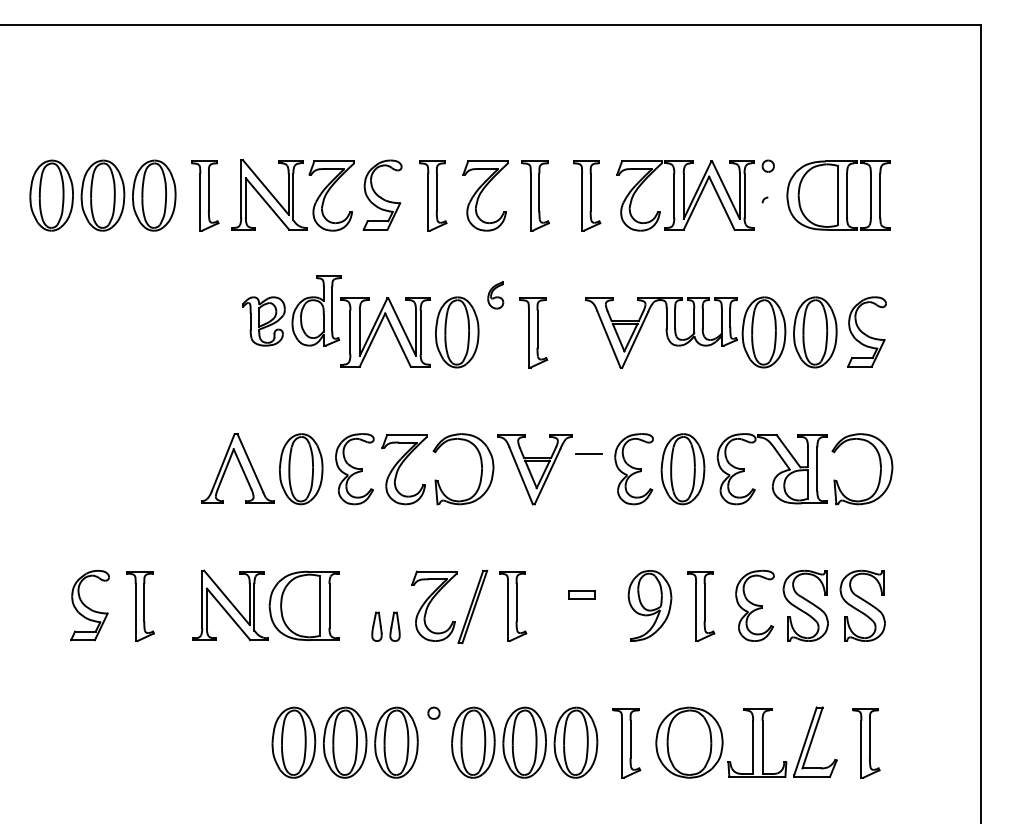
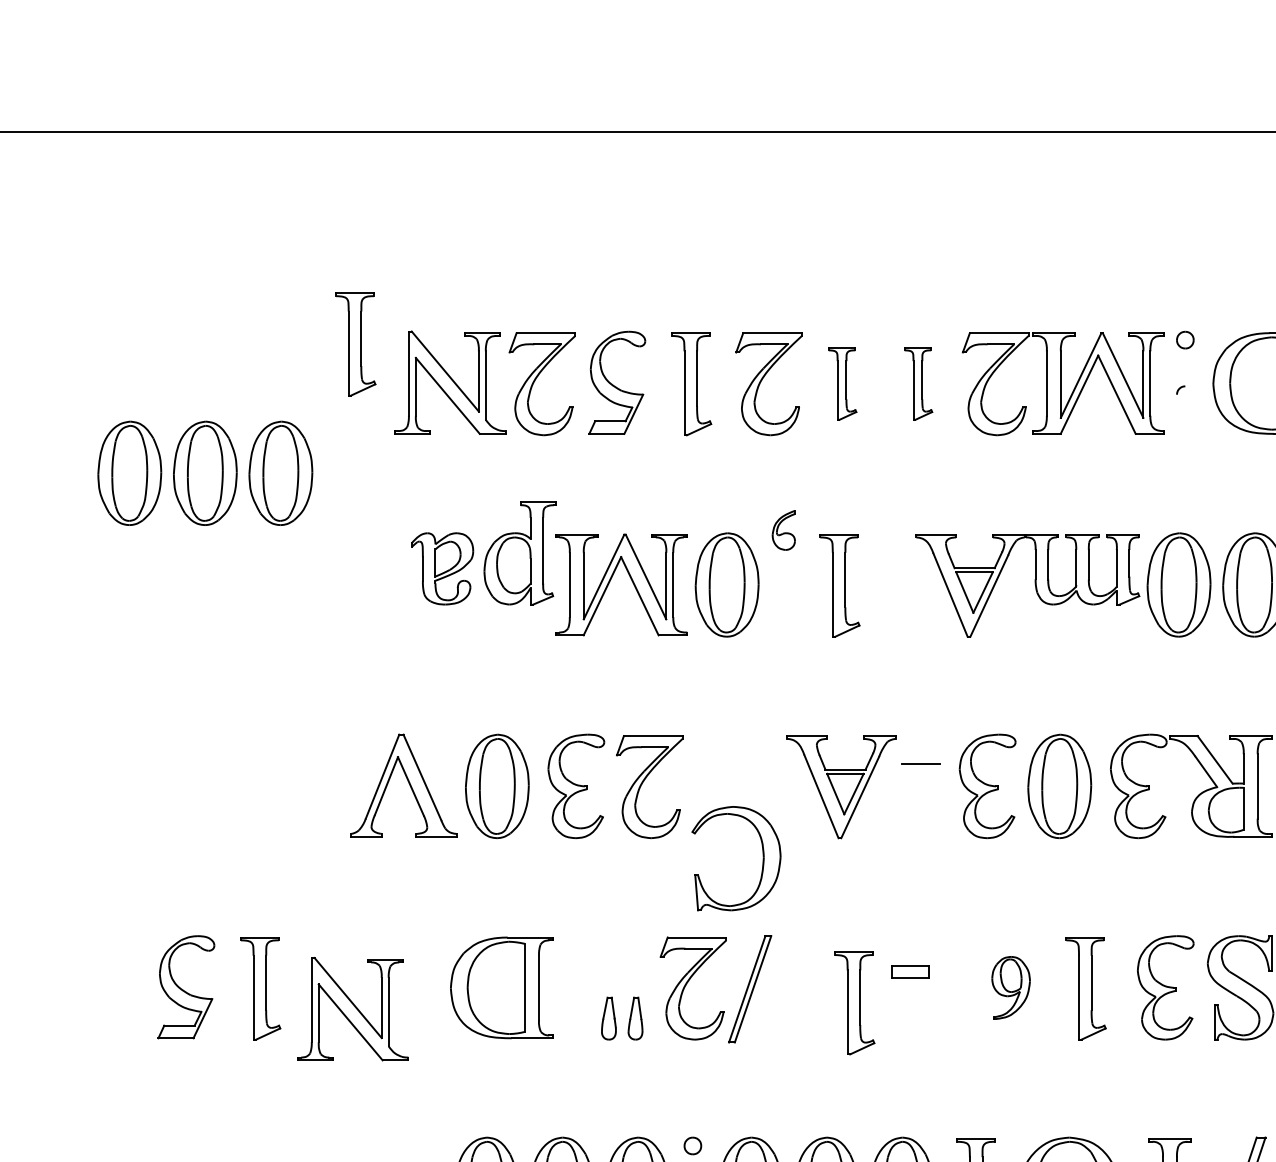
part: (102, 195) -> (204, 473), moved
part: (205, 195) -> (356, 343), moved
part: (535, 195) -> (842, 383), size x0.7
part: (587, 195) -> (919, 383), size x0.7
part: (480, 473) -> (761, 864), moved
part: (230, 605) -> (353, 1009), moved
part: (649, 605) -> (1010, 987), size x0.6
part: (513, 606) -> (855, 1003), moved

